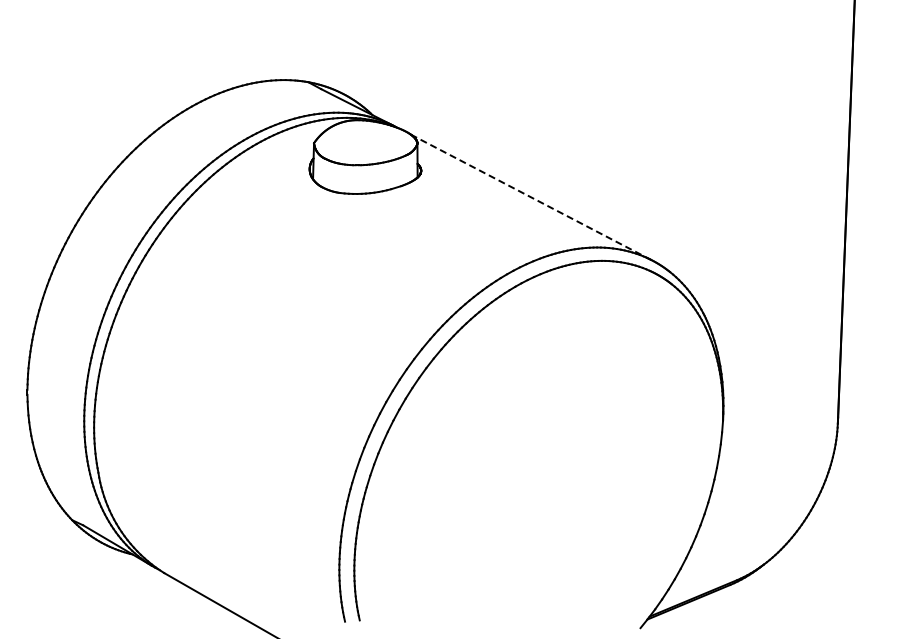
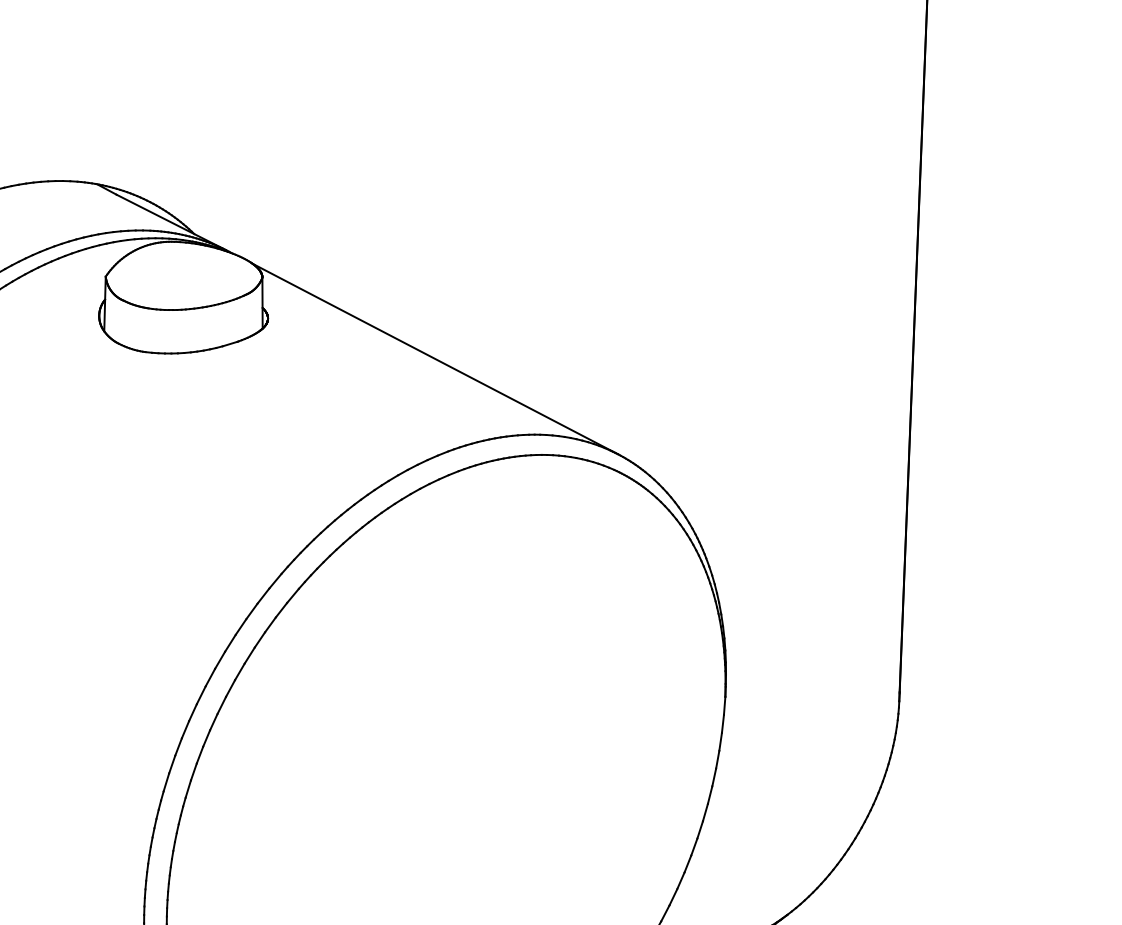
line: (531, 197) -> (435, 358), dashed -> solid

